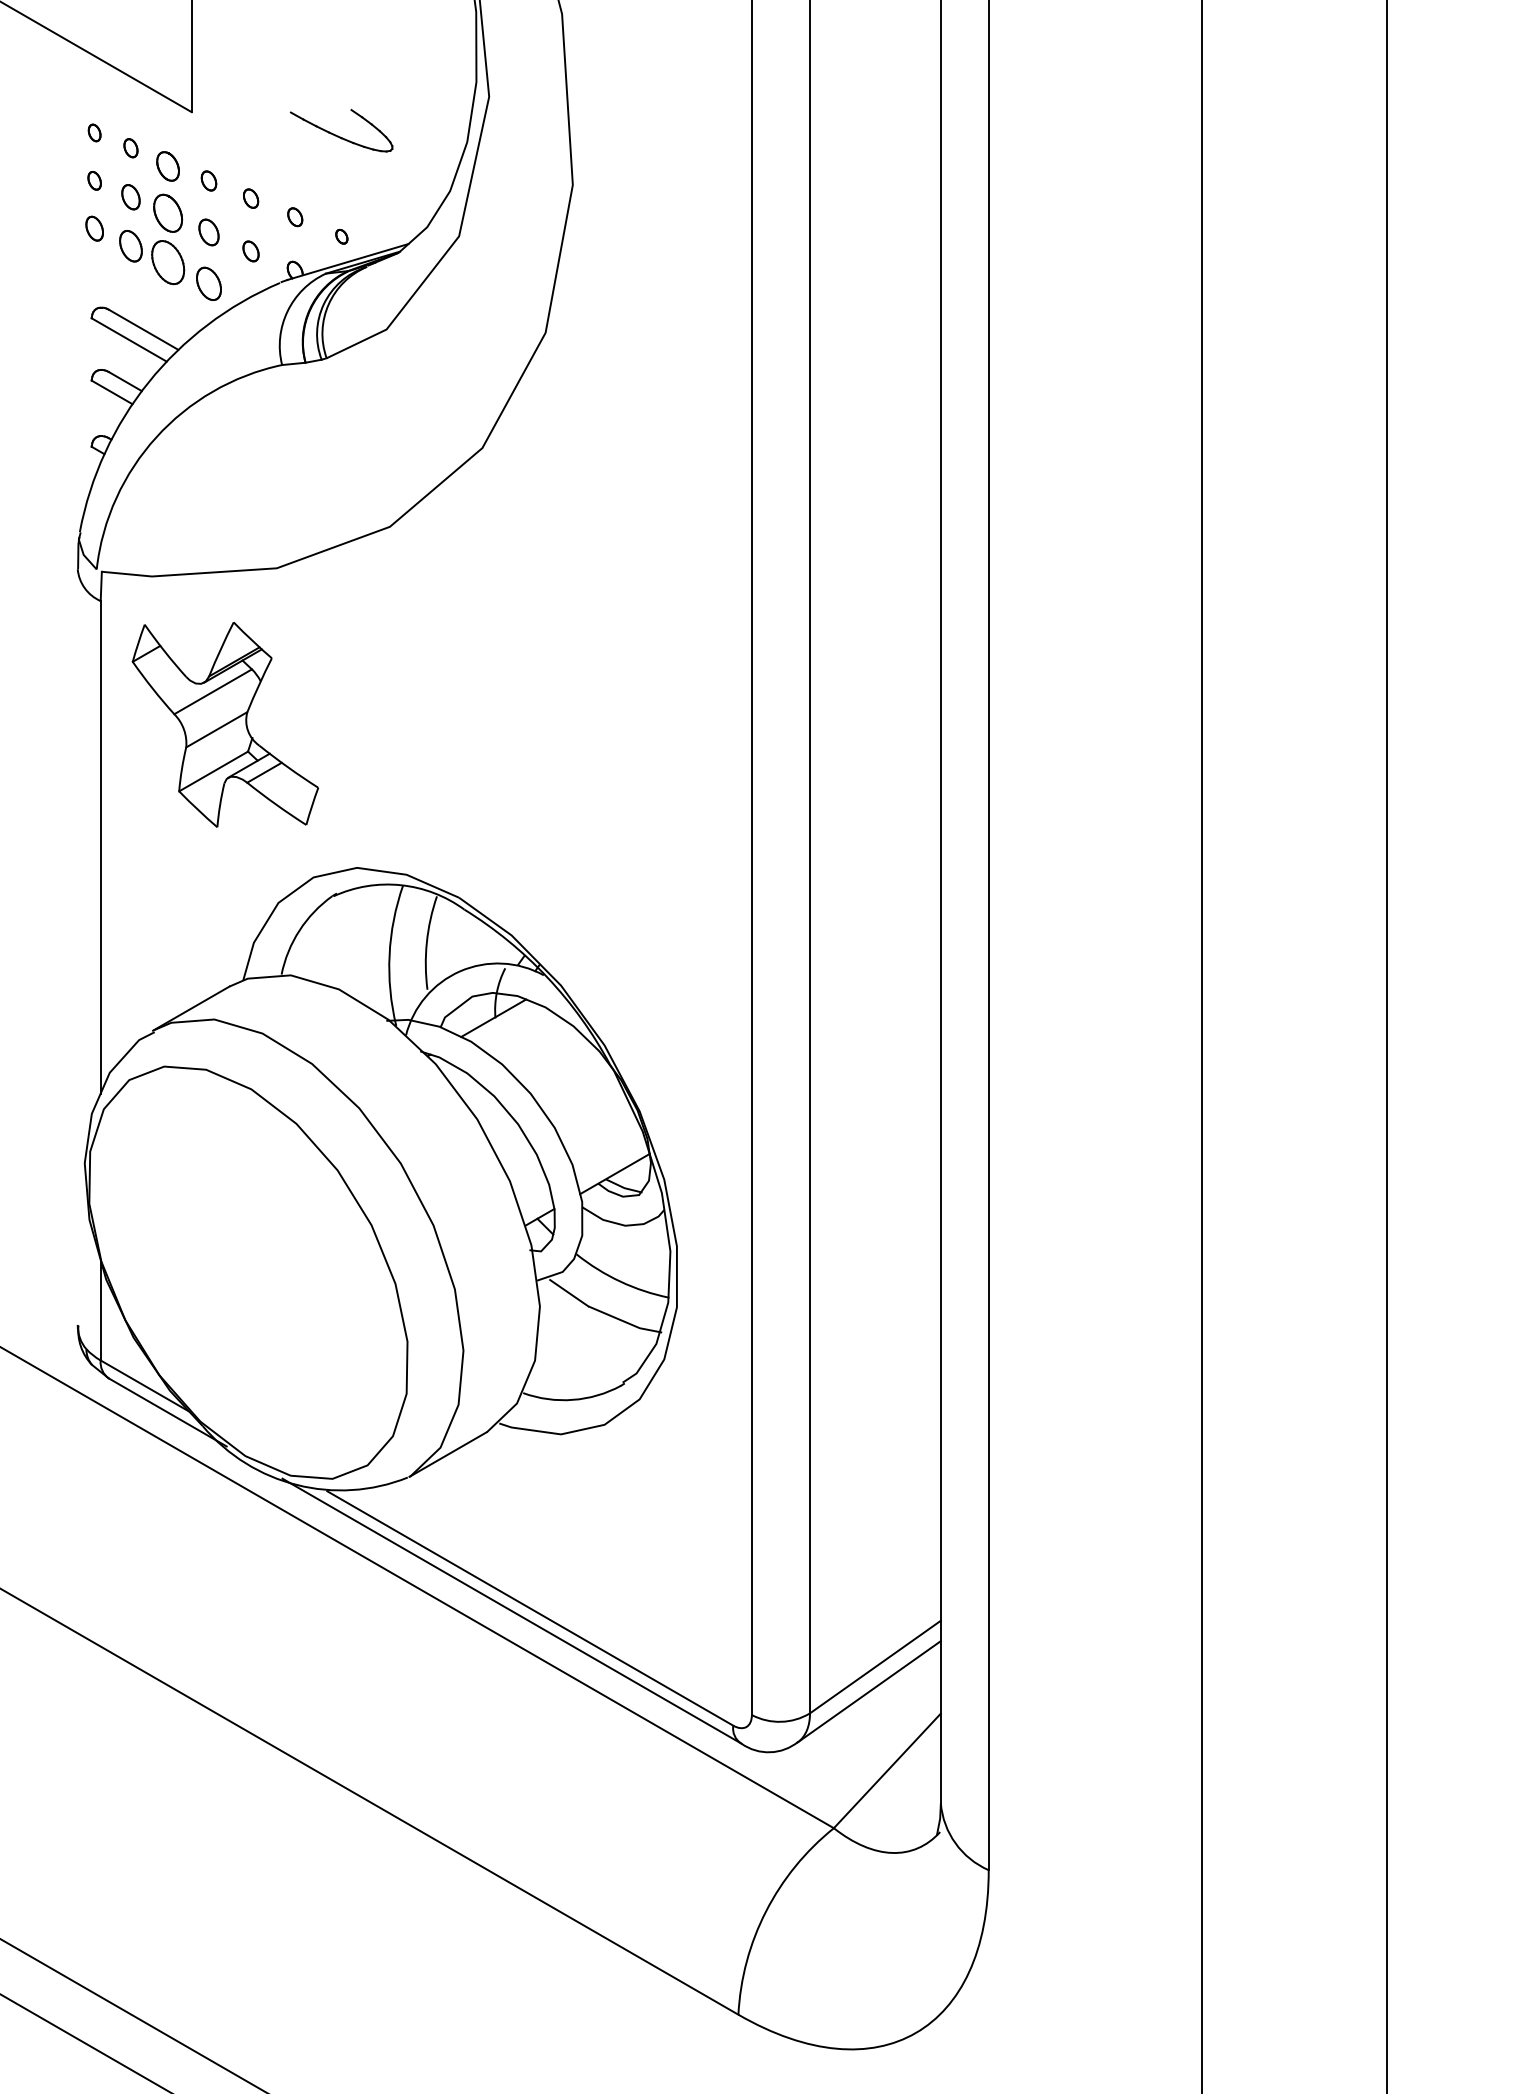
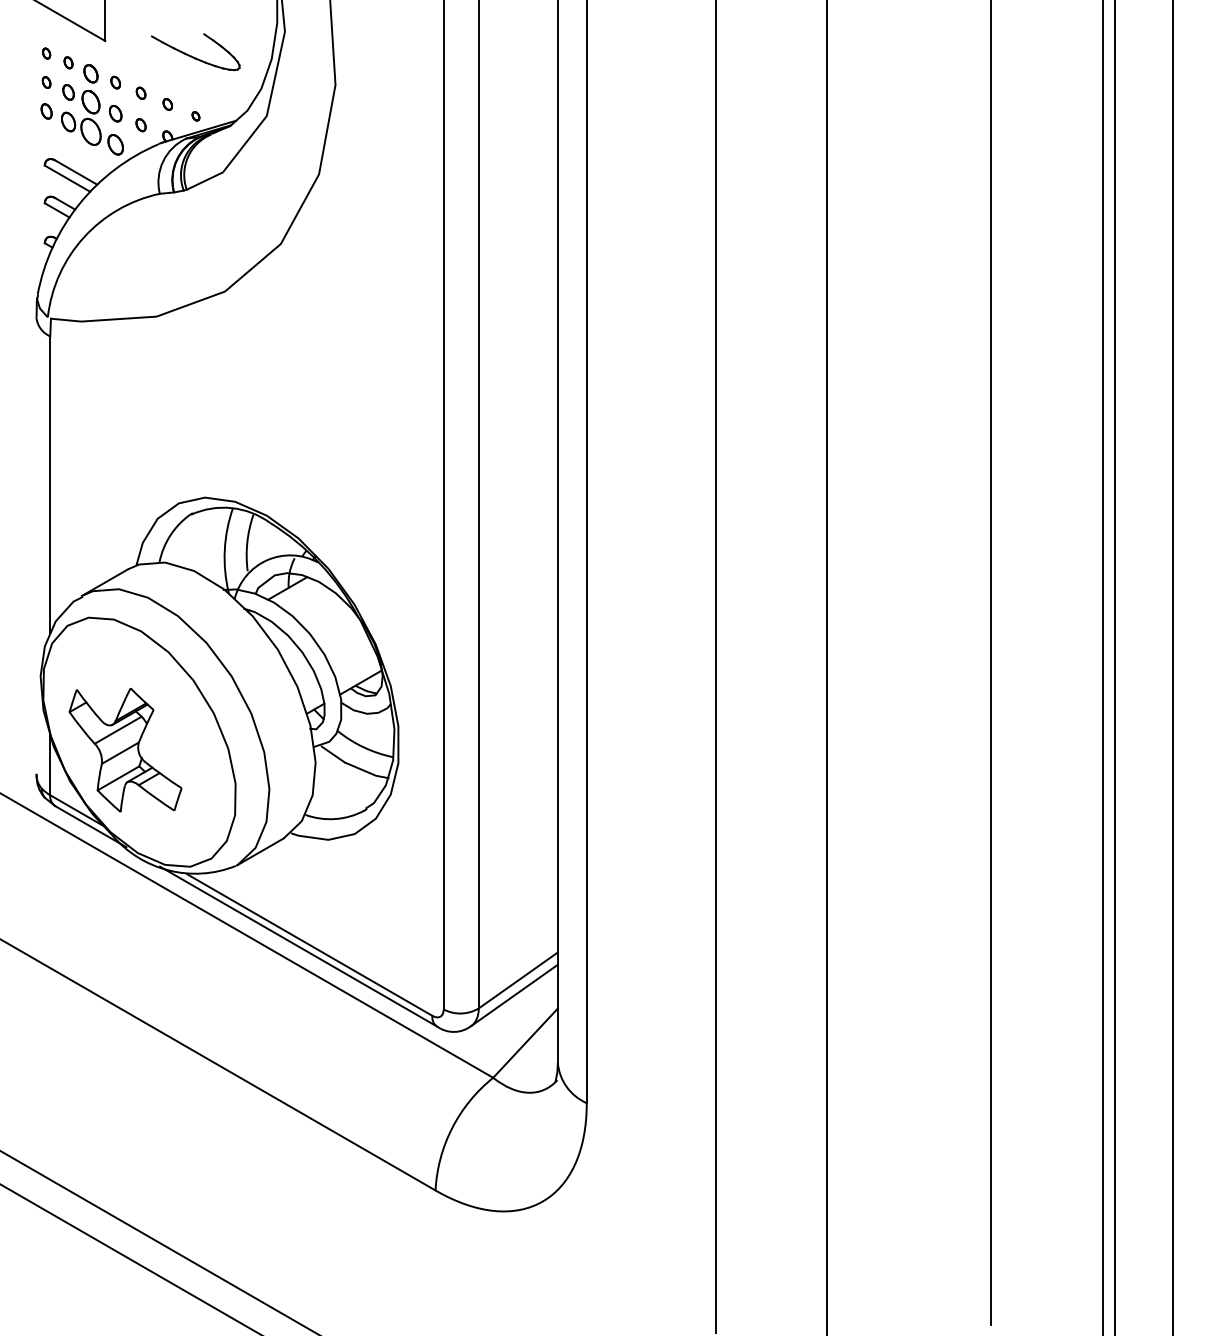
part: (341, 131) -> (195, 52), size x1.43
part: (225, 723) -> (125, 749), moved

